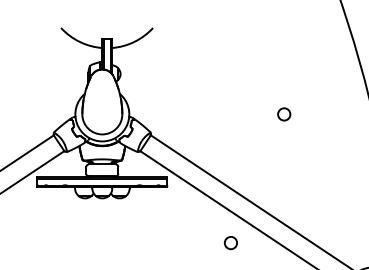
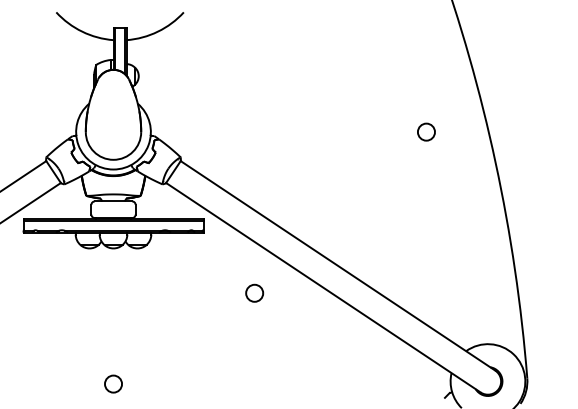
circle: (284, 113) -> (426, 131), moved
circle: (230, 242) -> (254, 292), moved

